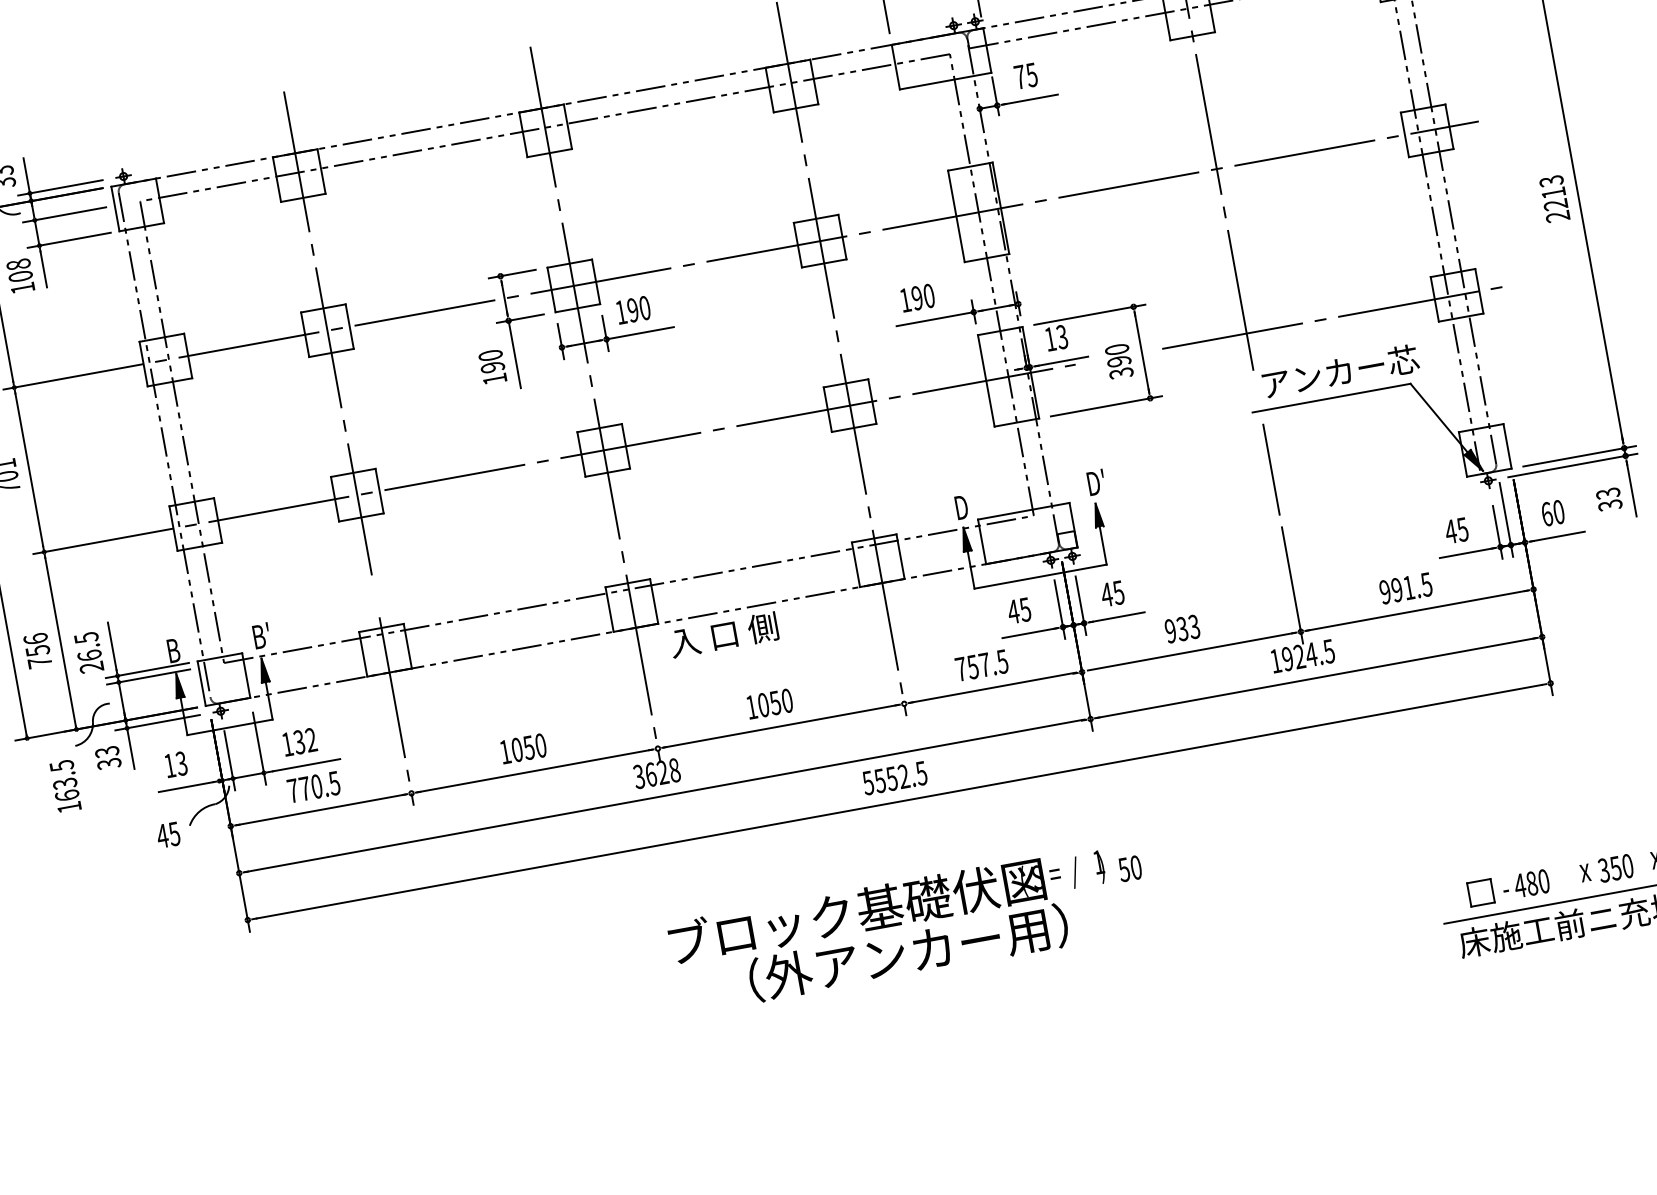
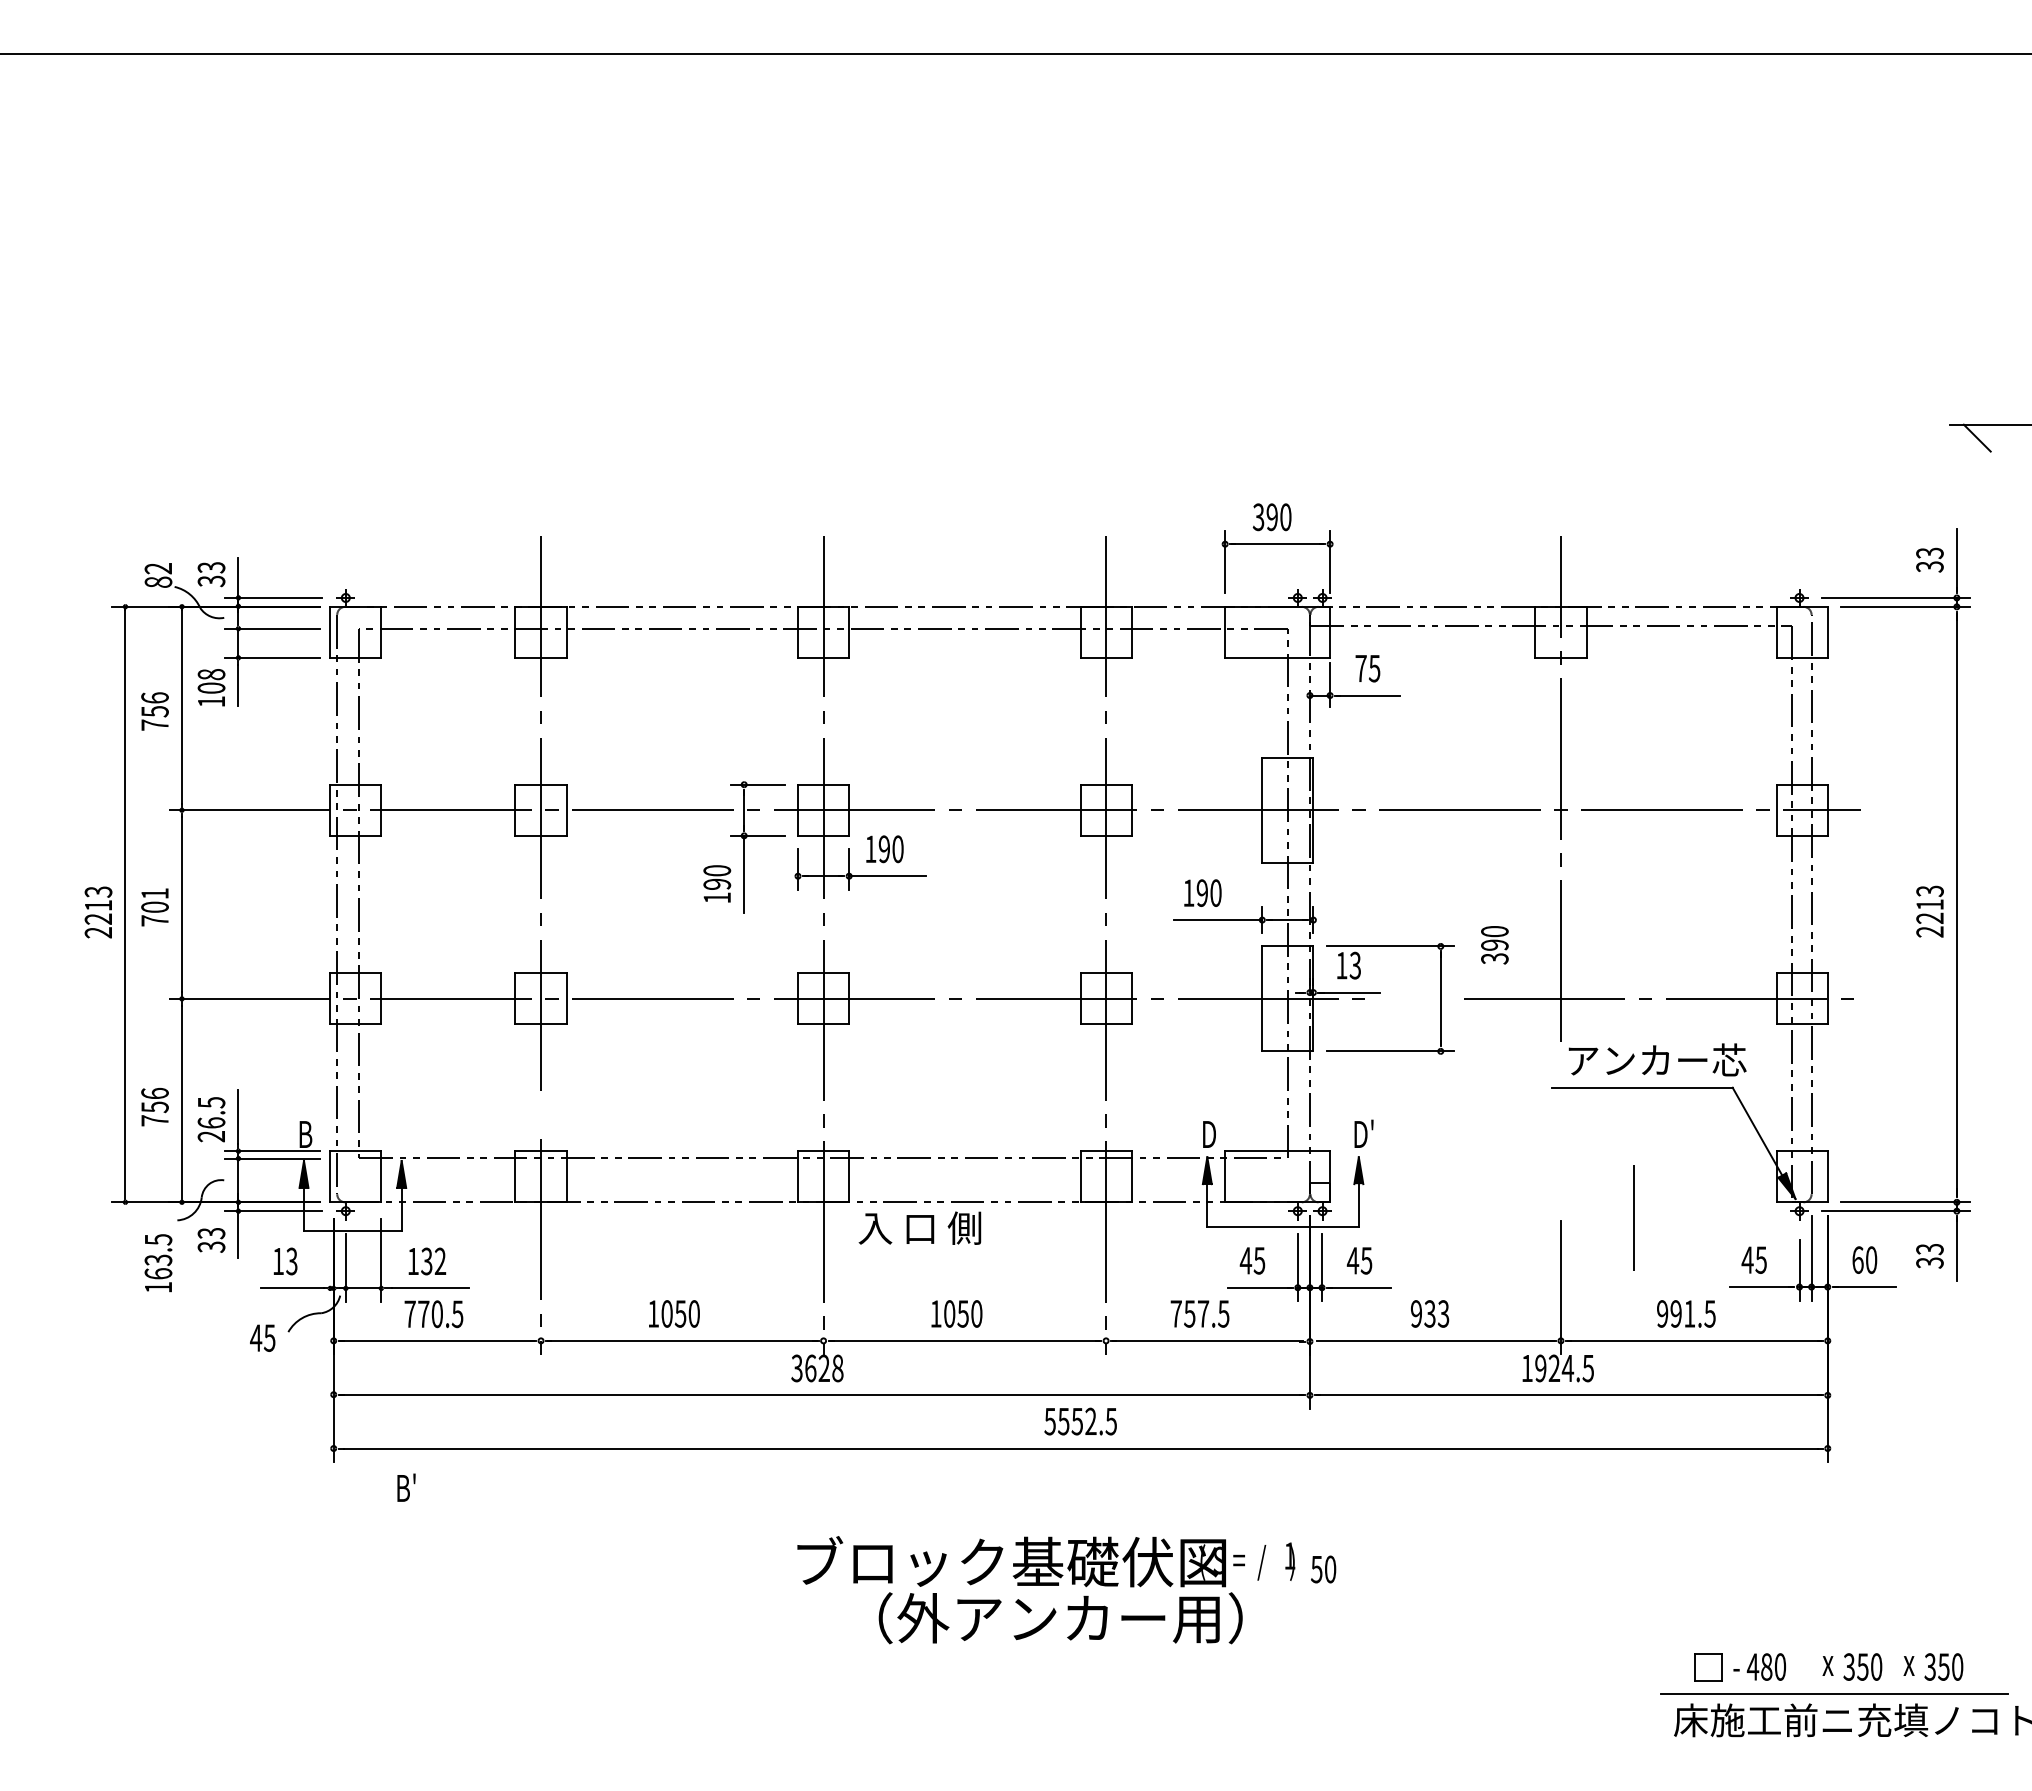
text: (1119, 361) -> (1494, 945), moved
line: (1270, 469) -> (1633, 1217), moved
text: (261, 635) -> (406, 1487), moved

